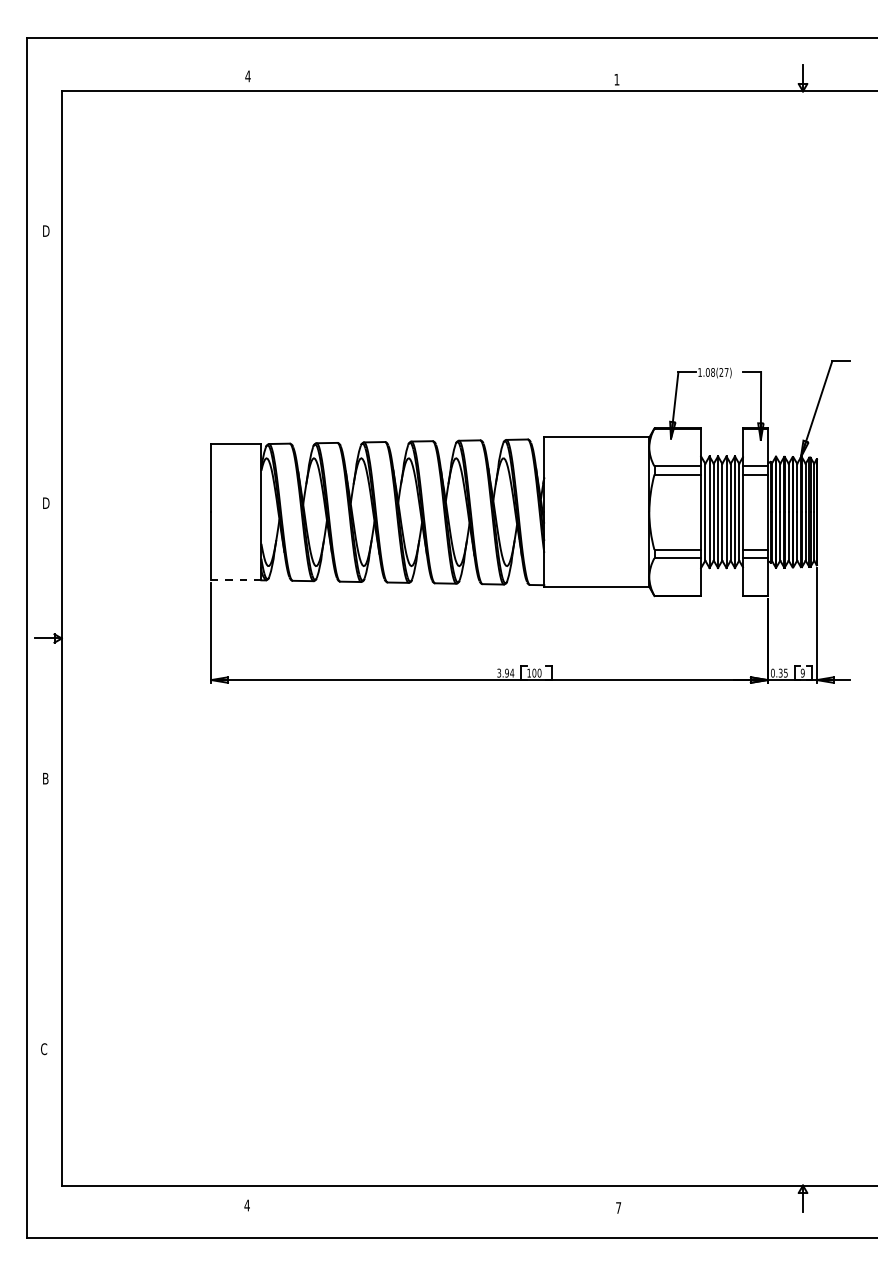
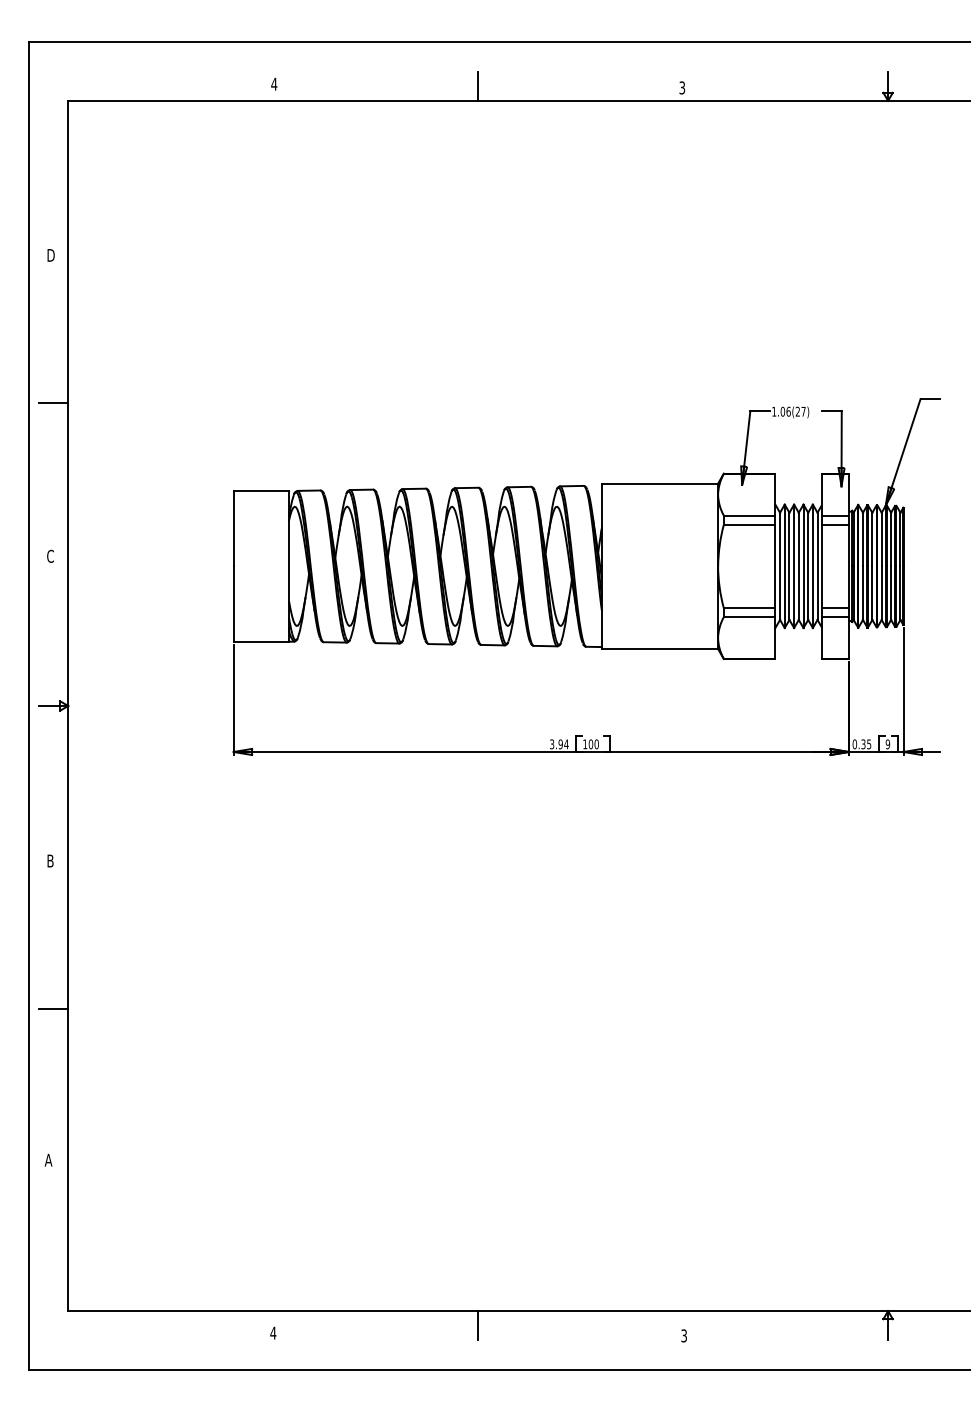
line: (432, 77) -> (478, 85), added
text: (617, 79) -> (682, 87), 1 -> 3
line: (48, 365) -> (53, 403), added
text: (712, 372) -> (788, 411), 1.08(27) -> 1.06(27)
text: (45, 502) -> (50, 555), D -> C
line: (236, 580) -> (261, 641), dashed -> solid
line: (48, 911) -> (53, 1008), added
text: (43, 1048) -> (48, 1159), C -> A
line: (432, 1198) -> (478, 1325), added
text: (618, 1207) -> (683, 1335), 7 -> 3

